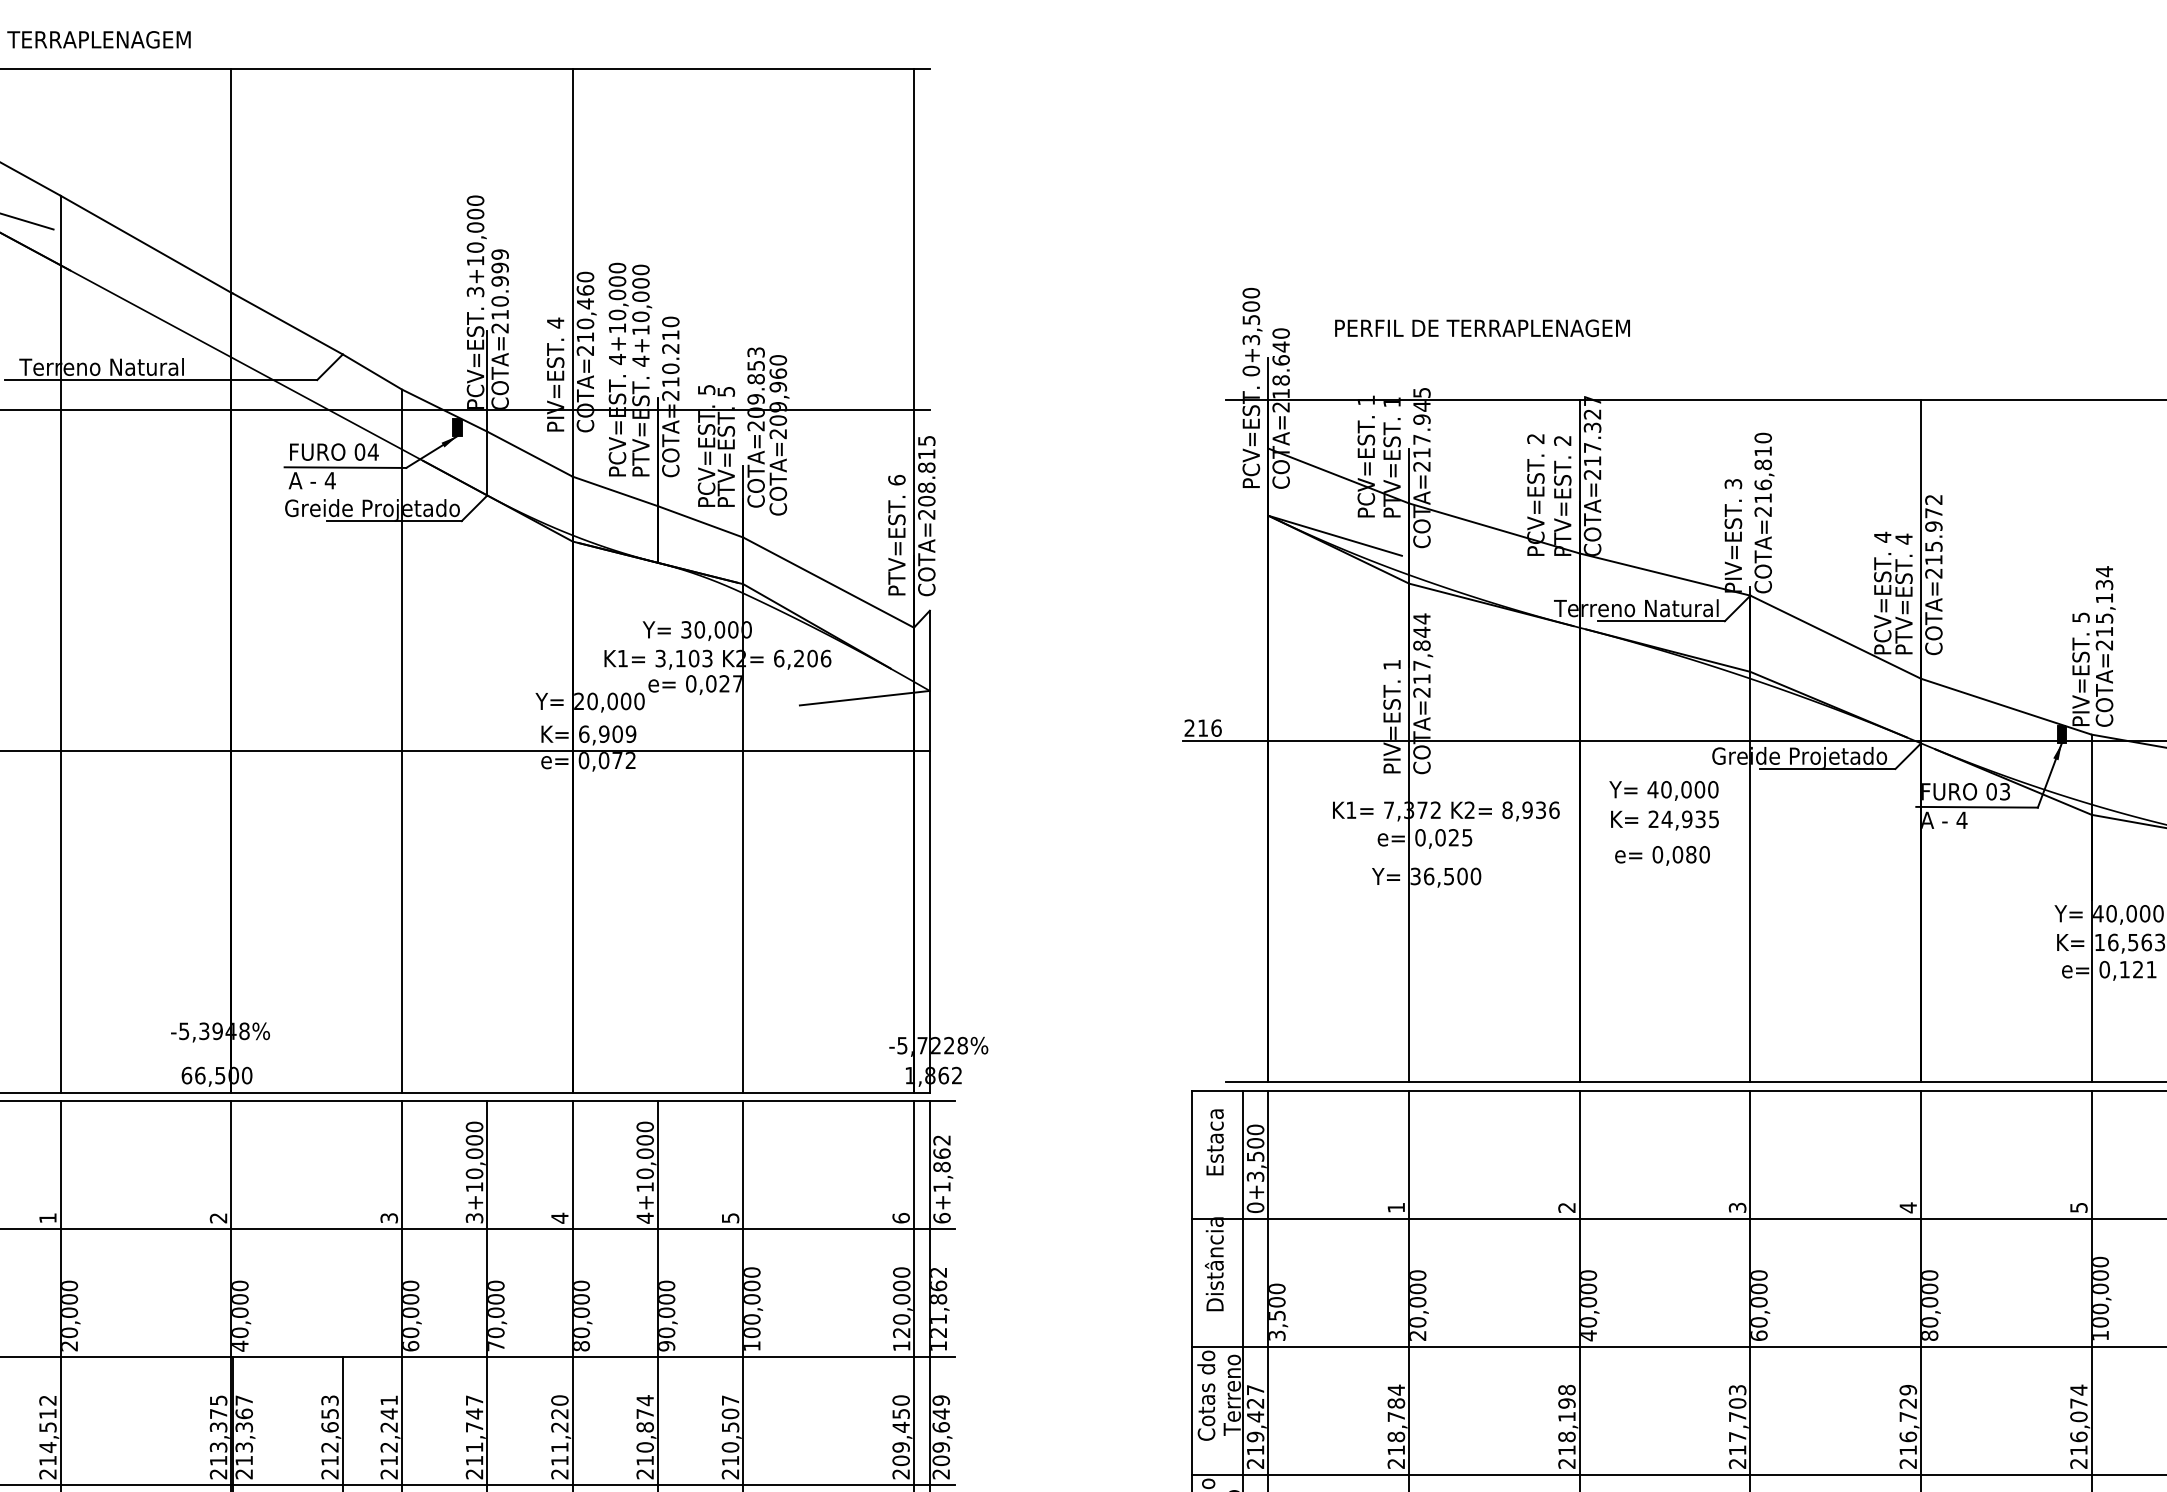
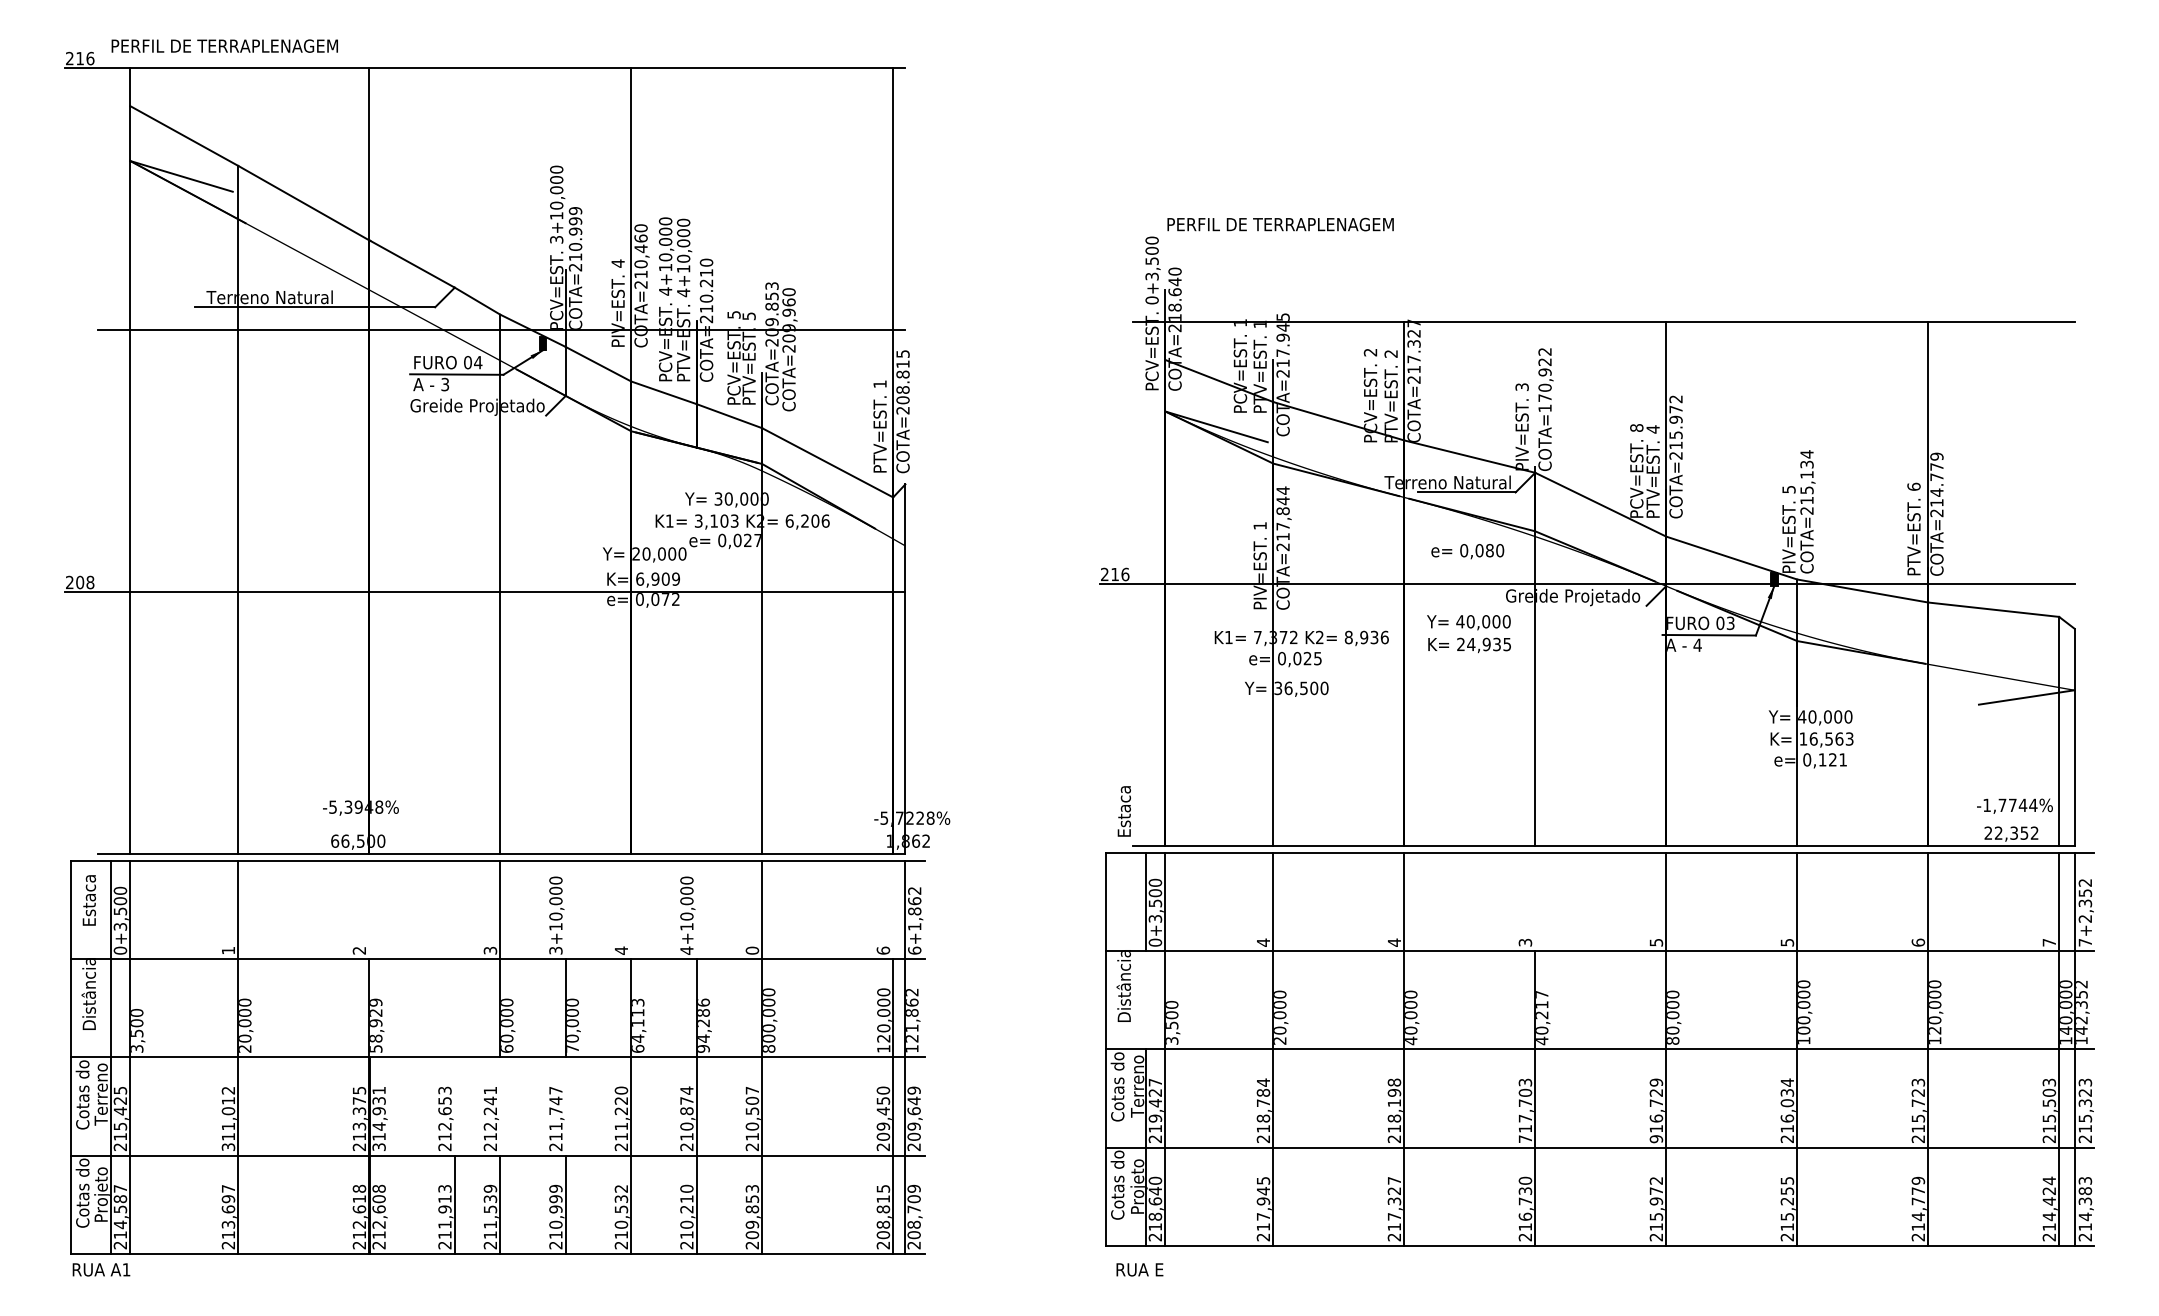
text: (1482, 328) -> (1280, 224), moved
text: (1762, 474) -> (1544, 379), COTA=216,810 -> COTA=170,922
text: (330, 480) -> (445, 384), 4 -> 3
text: (896, 480) -> (879, 384), 6 -> 1
line: (394, 520) -> (494, 415), removed
text: (1882, 536) -> (1636, 427), 4 -> 8
line: (864, 698) -> (855, 551), removed
line: (1827, 768) -> (1594, 605), removed
text: (1662, 855) -> (1467, 551), moved
text: (1214, 1142) -> (1123, 811), moved
line: (1750, 1154) -> (1535, 901), removed
line: (231, 1164) -> (369, 909), removed
line: (487, 1164) -> (565, 909), removed
line: (573, 1164) -> (631, 909), removed
line: (657, 1164) -> (696, 909), removed
line: (914, 1164) -> (893, 909), removed
text: (1396, 1207) -> (1263, 942), 1 -> 4
text: (1565, 1207) -> (1393, 942), 2 -> 4
text: (1908, 1207) -> (1656, 942), 4 -> 5
text: (730, 1217) -> (752, 950), 5 -> 0
line: (1242, 1283) -> (1145, 1000), removed
text: (1759, 1305) -> (1542, 1017), 60,000 -> 40,217
text: (666, 1309) -> (703, 1020), 90,000 -> 94,286
text: (240, 1315) -> (376, 1025), 40,000 -> 58,929
text: (582, 1315) -> (638, 1025), 80,000 -> 64,113
text: (752, 1345) -> (769, 1048), 100,000 -> 800,000
text: (2079, 1402) -> (1787, 1092), 216,074 -> 216,034
line: (342, 1421) -> (454, 1106), removed
line: (402, 1421) -> (500, 1106), removed
line: (487, 1421) -> (565, 1106), removed
text: (243, 1436) -> (378, 1118), 213,367 -> 314,931
text: (47, 1449) -> (228, 1128), 214,512 -> 311,012
text: (1736, 1464) -> (1524, 1139), 217,703 -> 717,703
text: (1908, 1464) -> (1656, 1139), 216,729 -> 916,729

